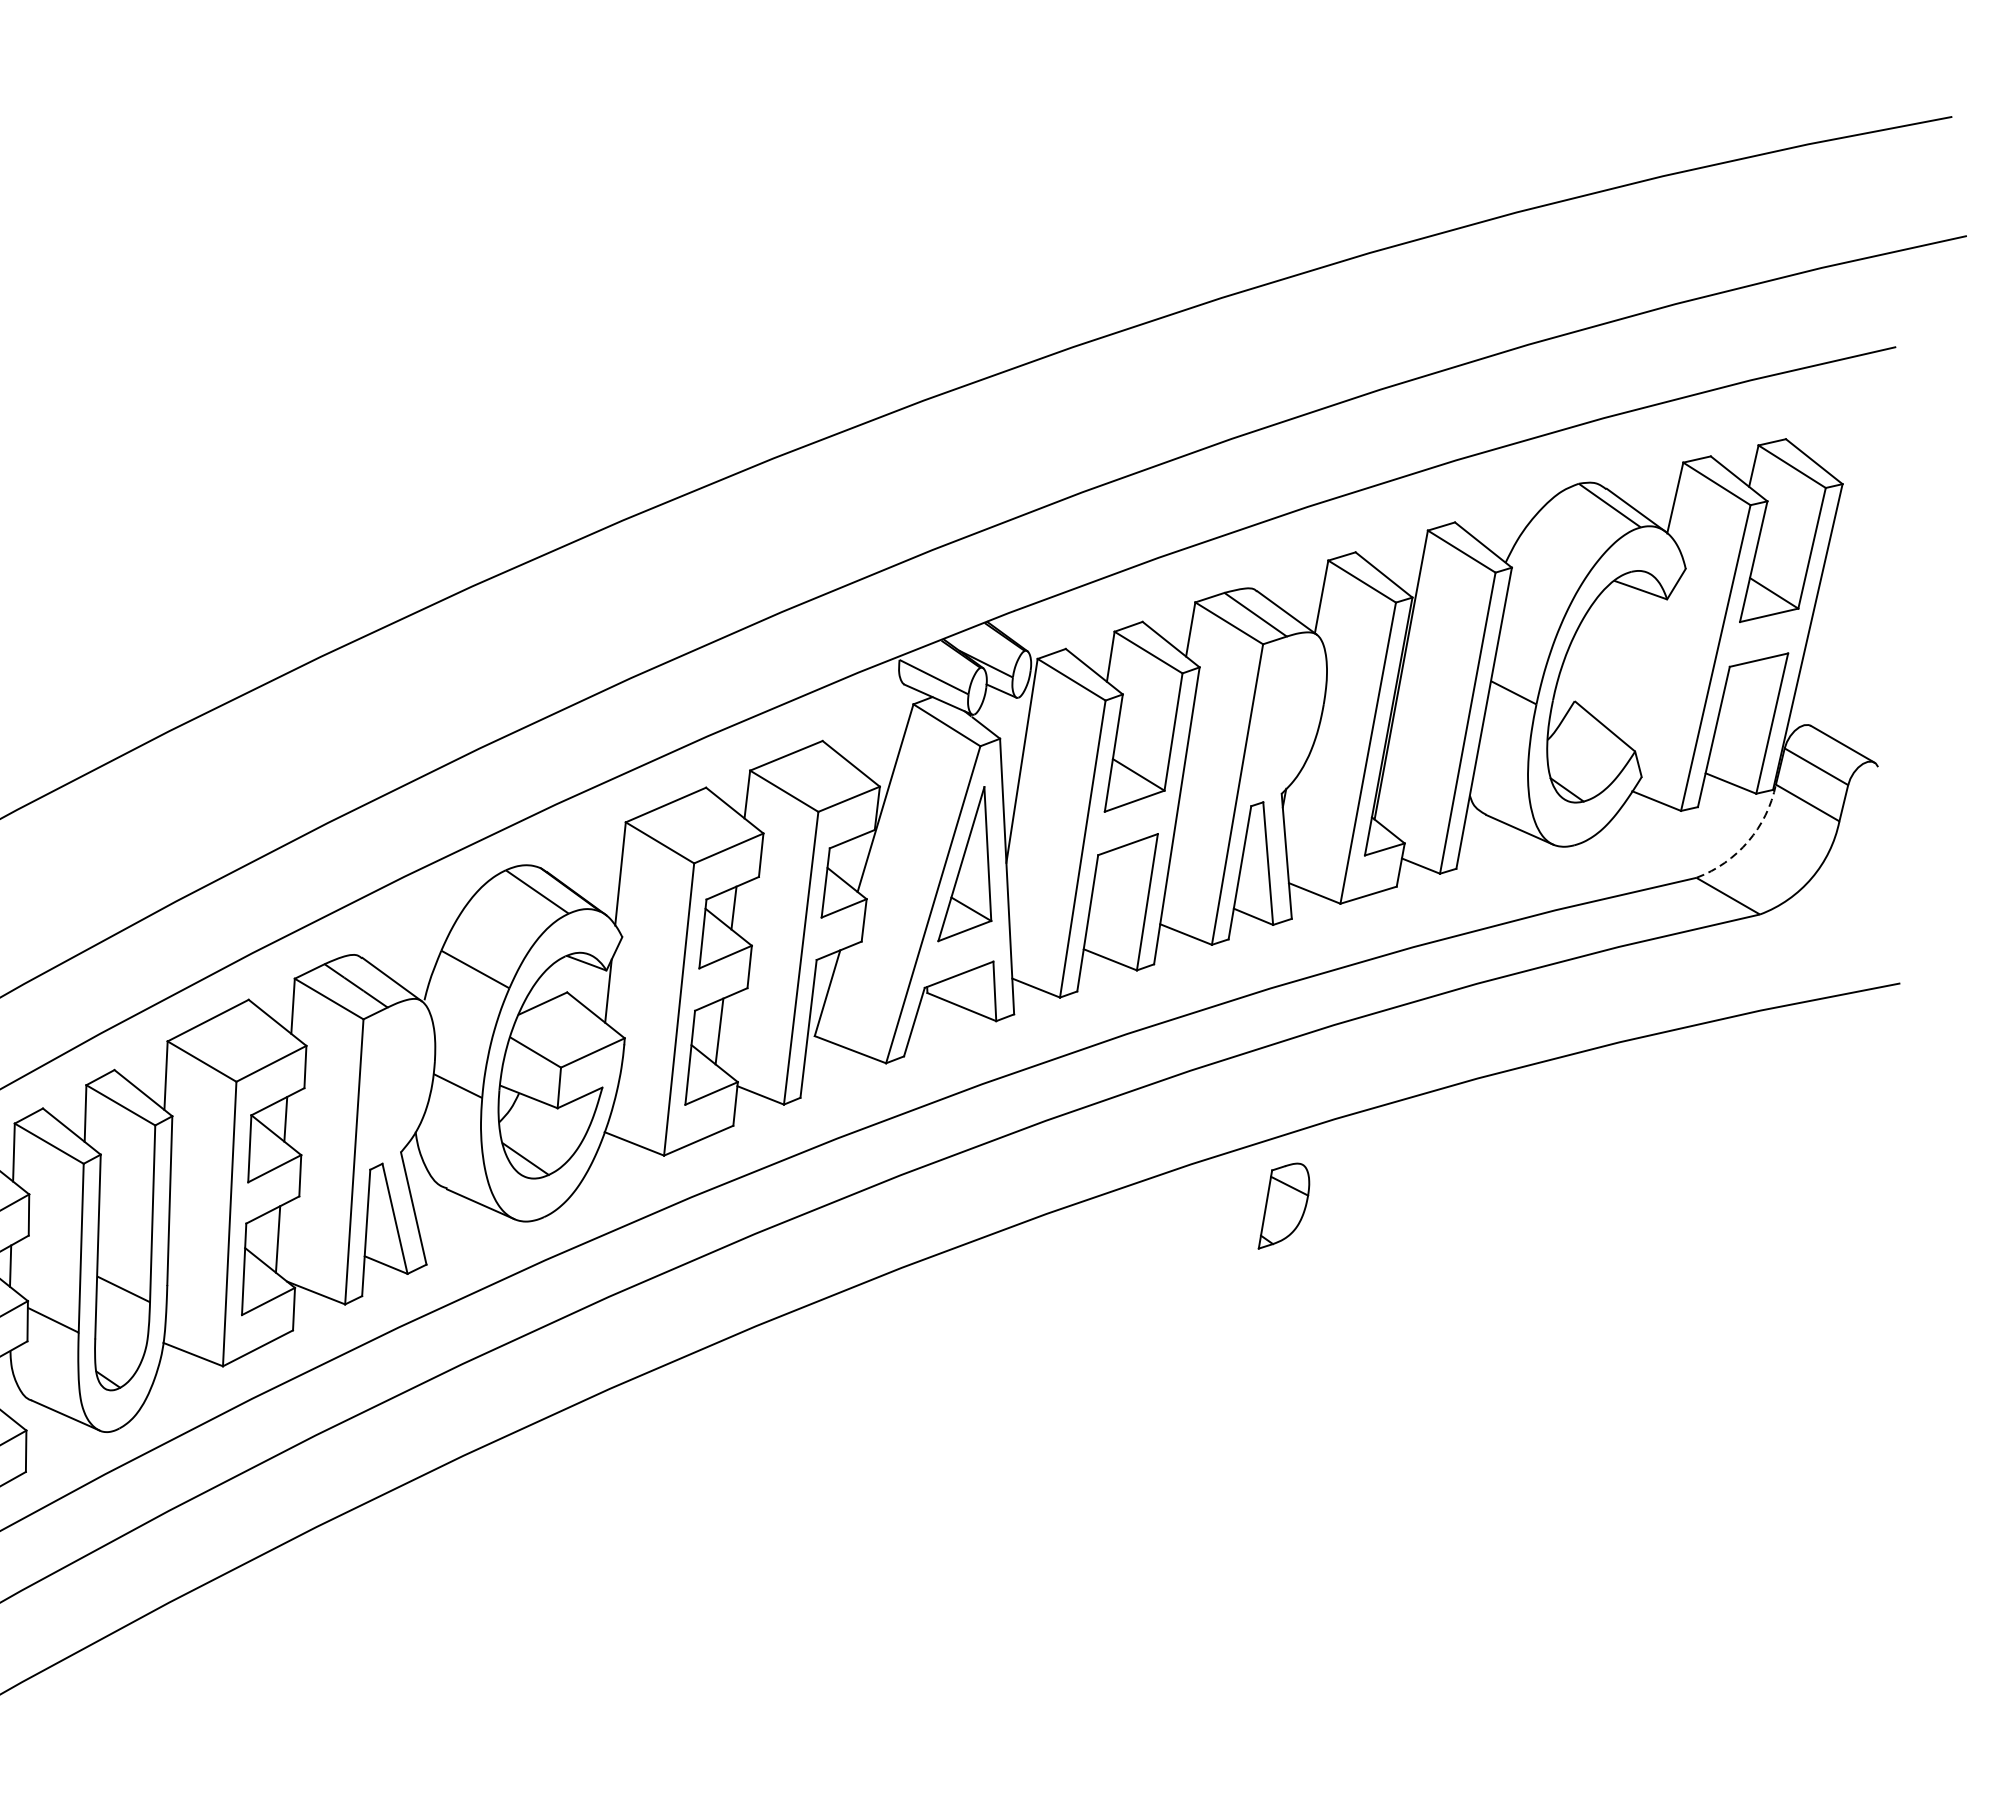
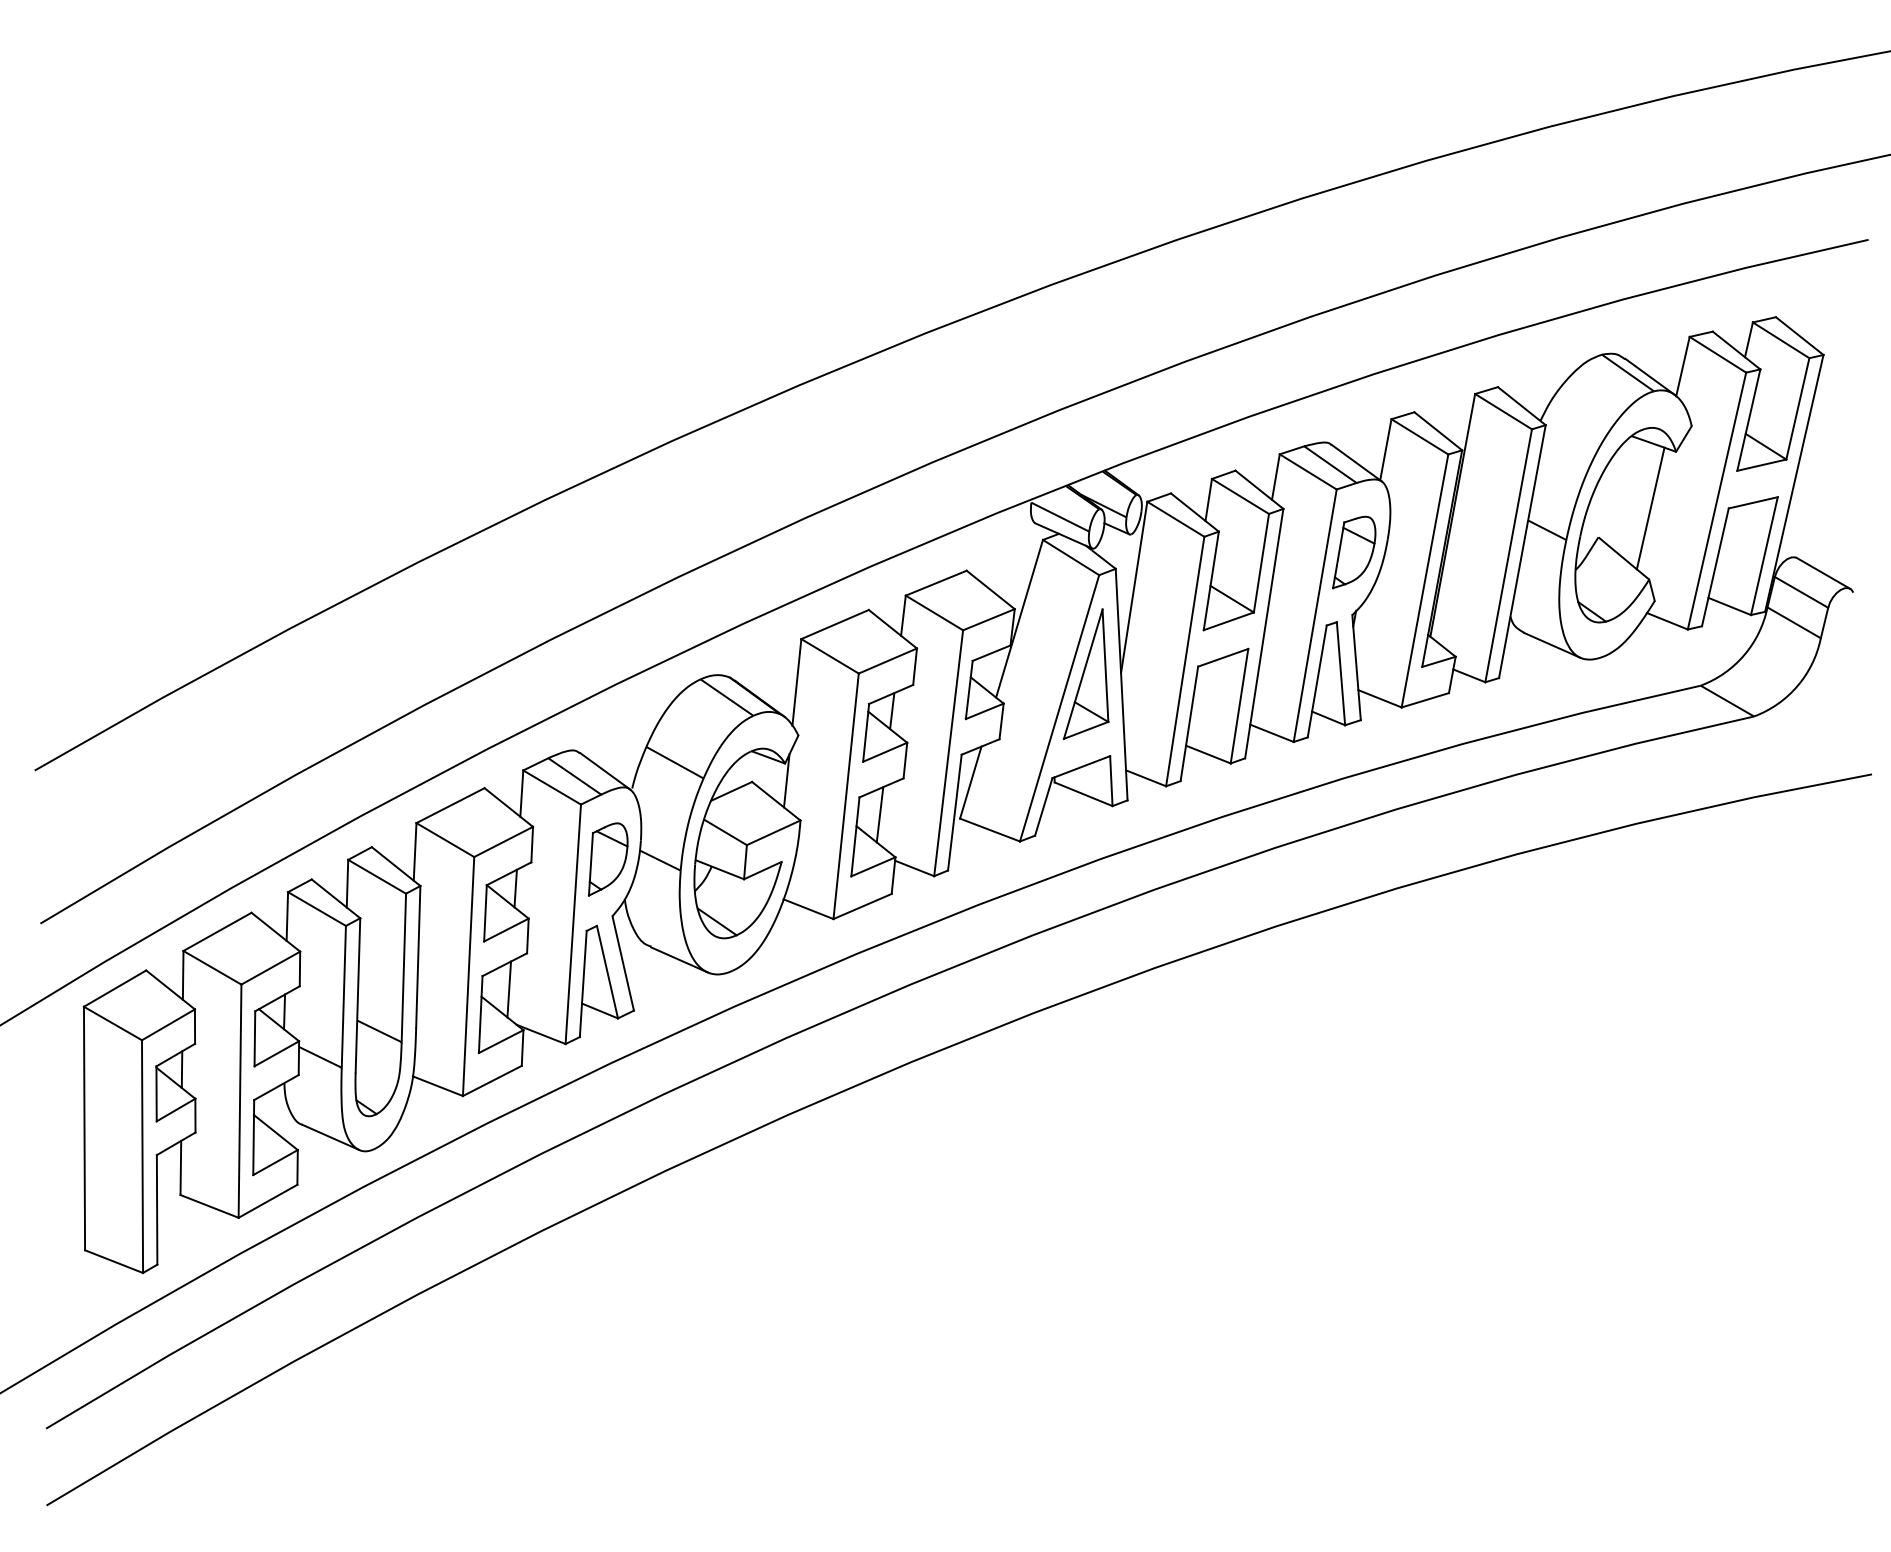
line: (1636, 666) -> (1650, 508), added
arc: (1748, 841) -> (1744, 655), dashed -> solid
part: (395, 1084) -> (607, 859), added
part: (1284, 1206) -> (1354, 552), moved

